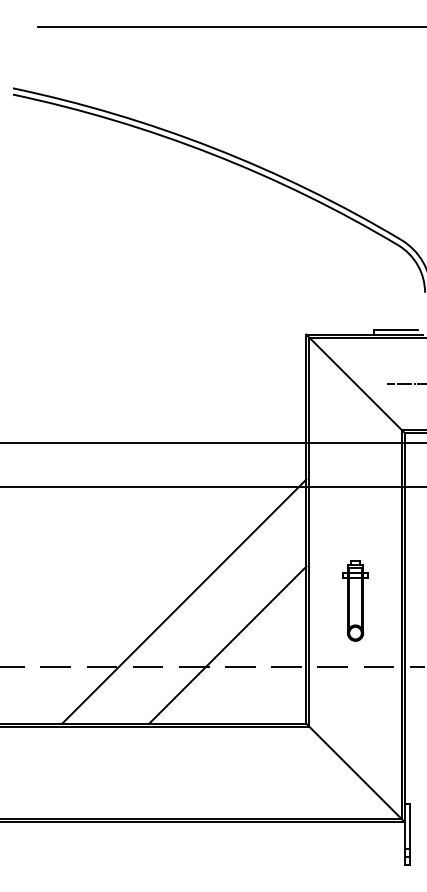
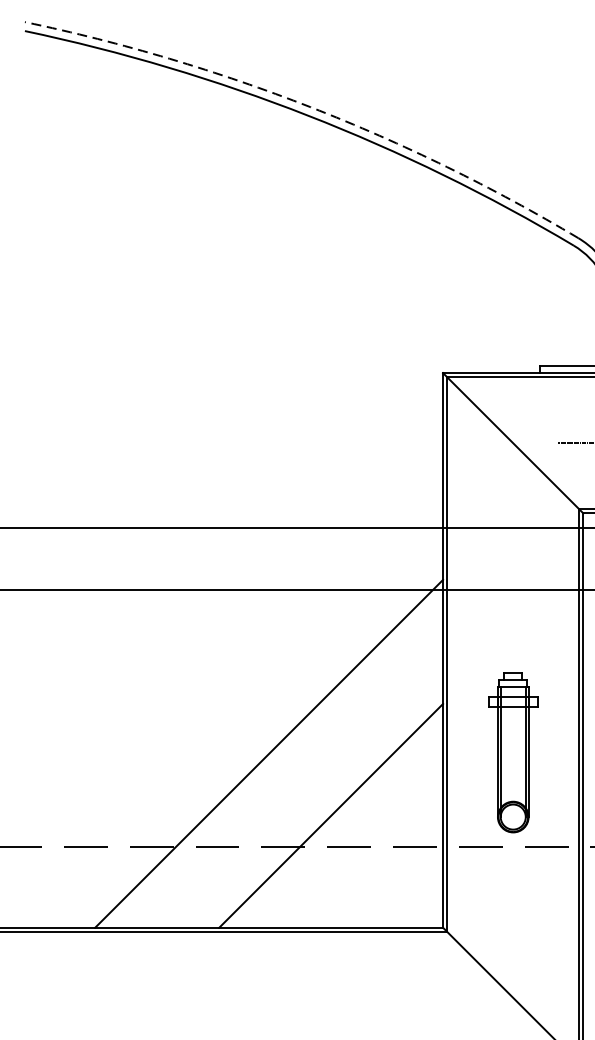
arc: (213, 148) -> (310, 107), solid -> dashed
part: (355, 600) -> (513, 752), size x1.4

